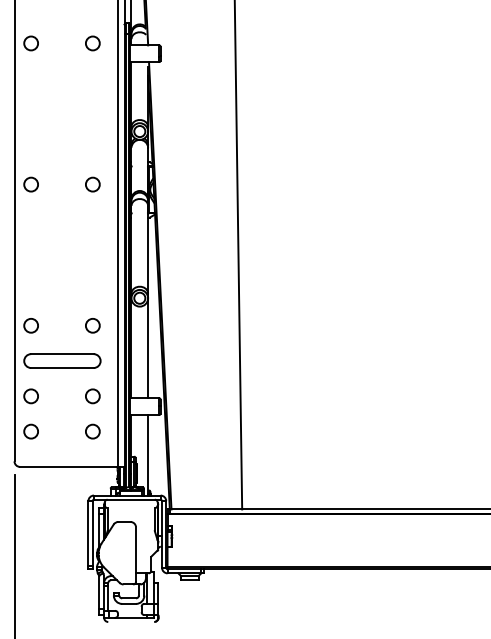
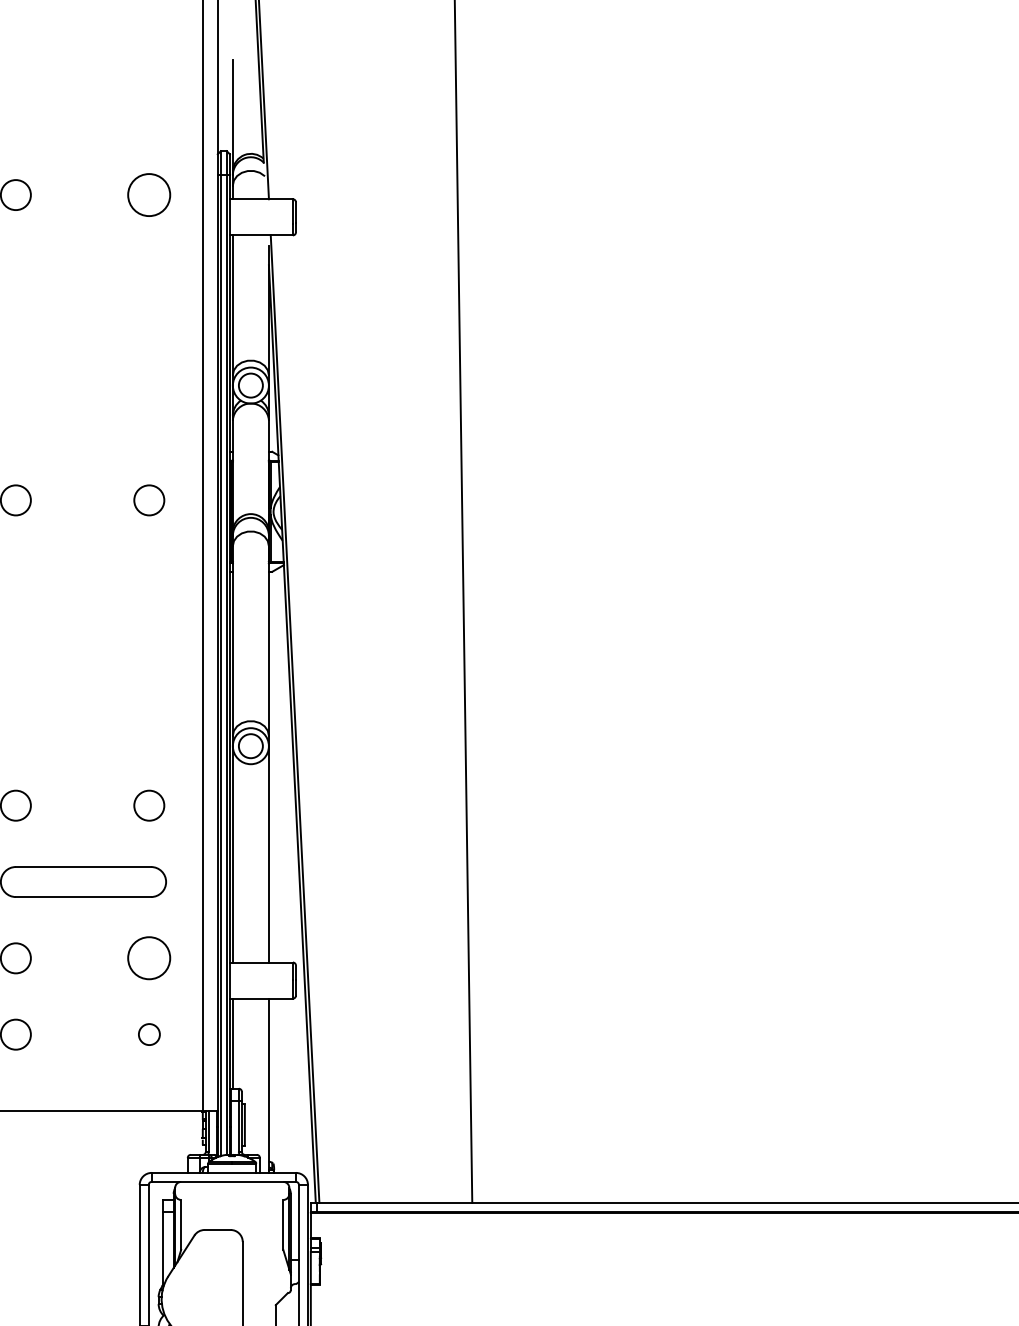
circle: (92, 43) -> (148, 195), size x1.4
circle: (92, 396) -> (148, 958), size x1.4
circle: (92, 431) -> (148, 1034), size x0.7

